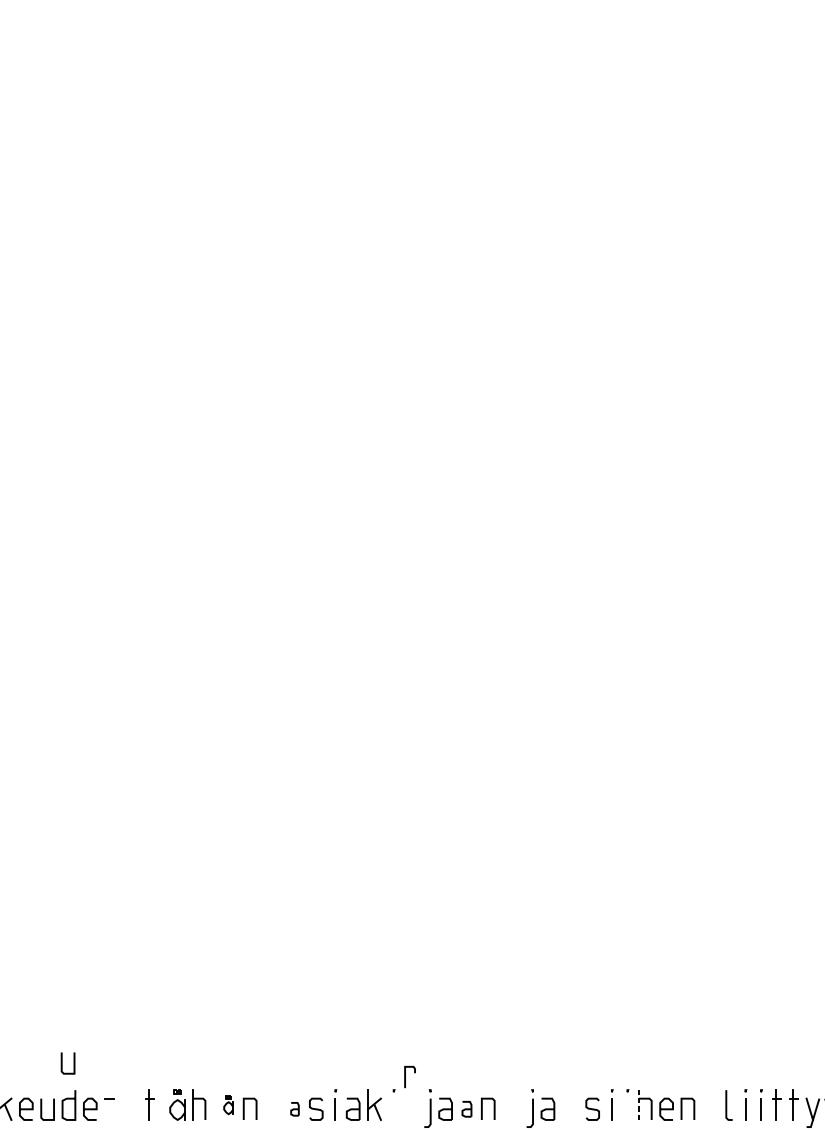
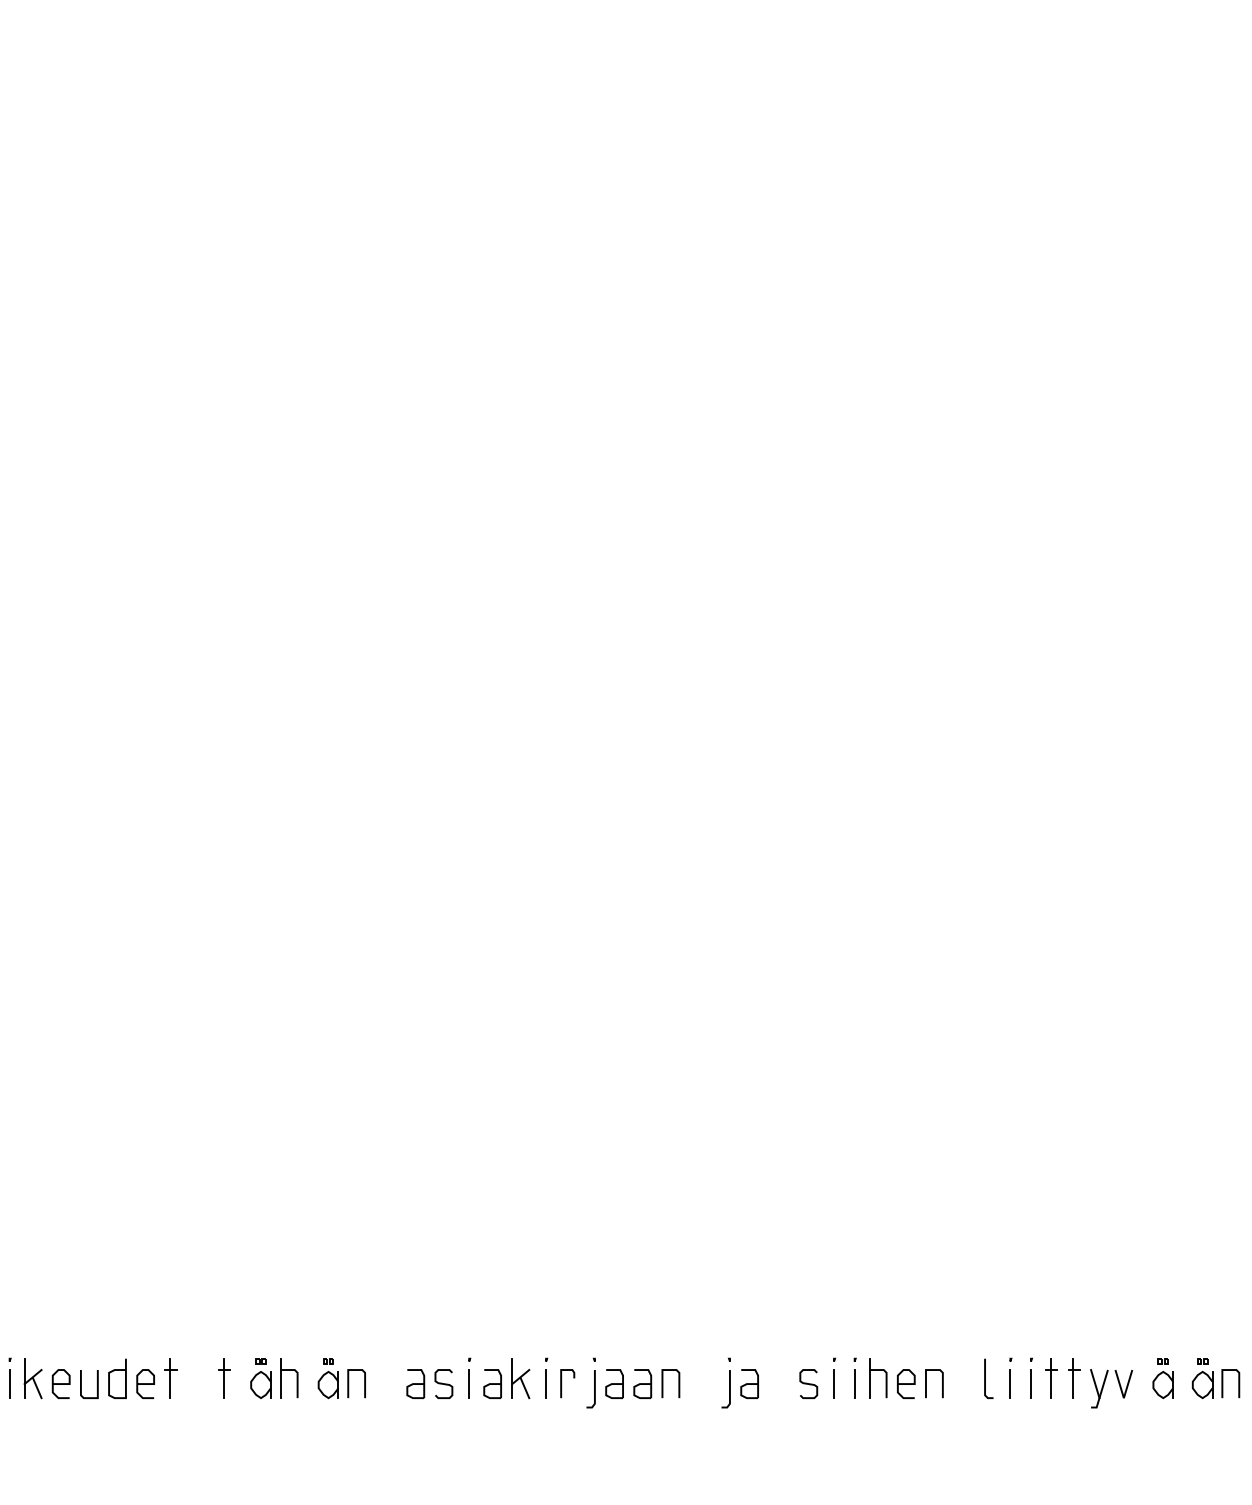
line: (62, 1063) -> (108, 1323), removed
line: (406, 1077) -> (562, 1383), moved
line: (109, 1105) -> (170, 1378), added
part: (228, 1105) -> (327, 1378), size x1.67
line: (638, 1105) -> (869, 1378), dashed -> solid
part: (294, 1108) -> (415, 1383), size x1.67
part: (466, 1108) -> (642, 1383), size x1.43
line: (393, 1109) -> (546, 1384), added
line: (627, 1109) -> (854, 1384), added

